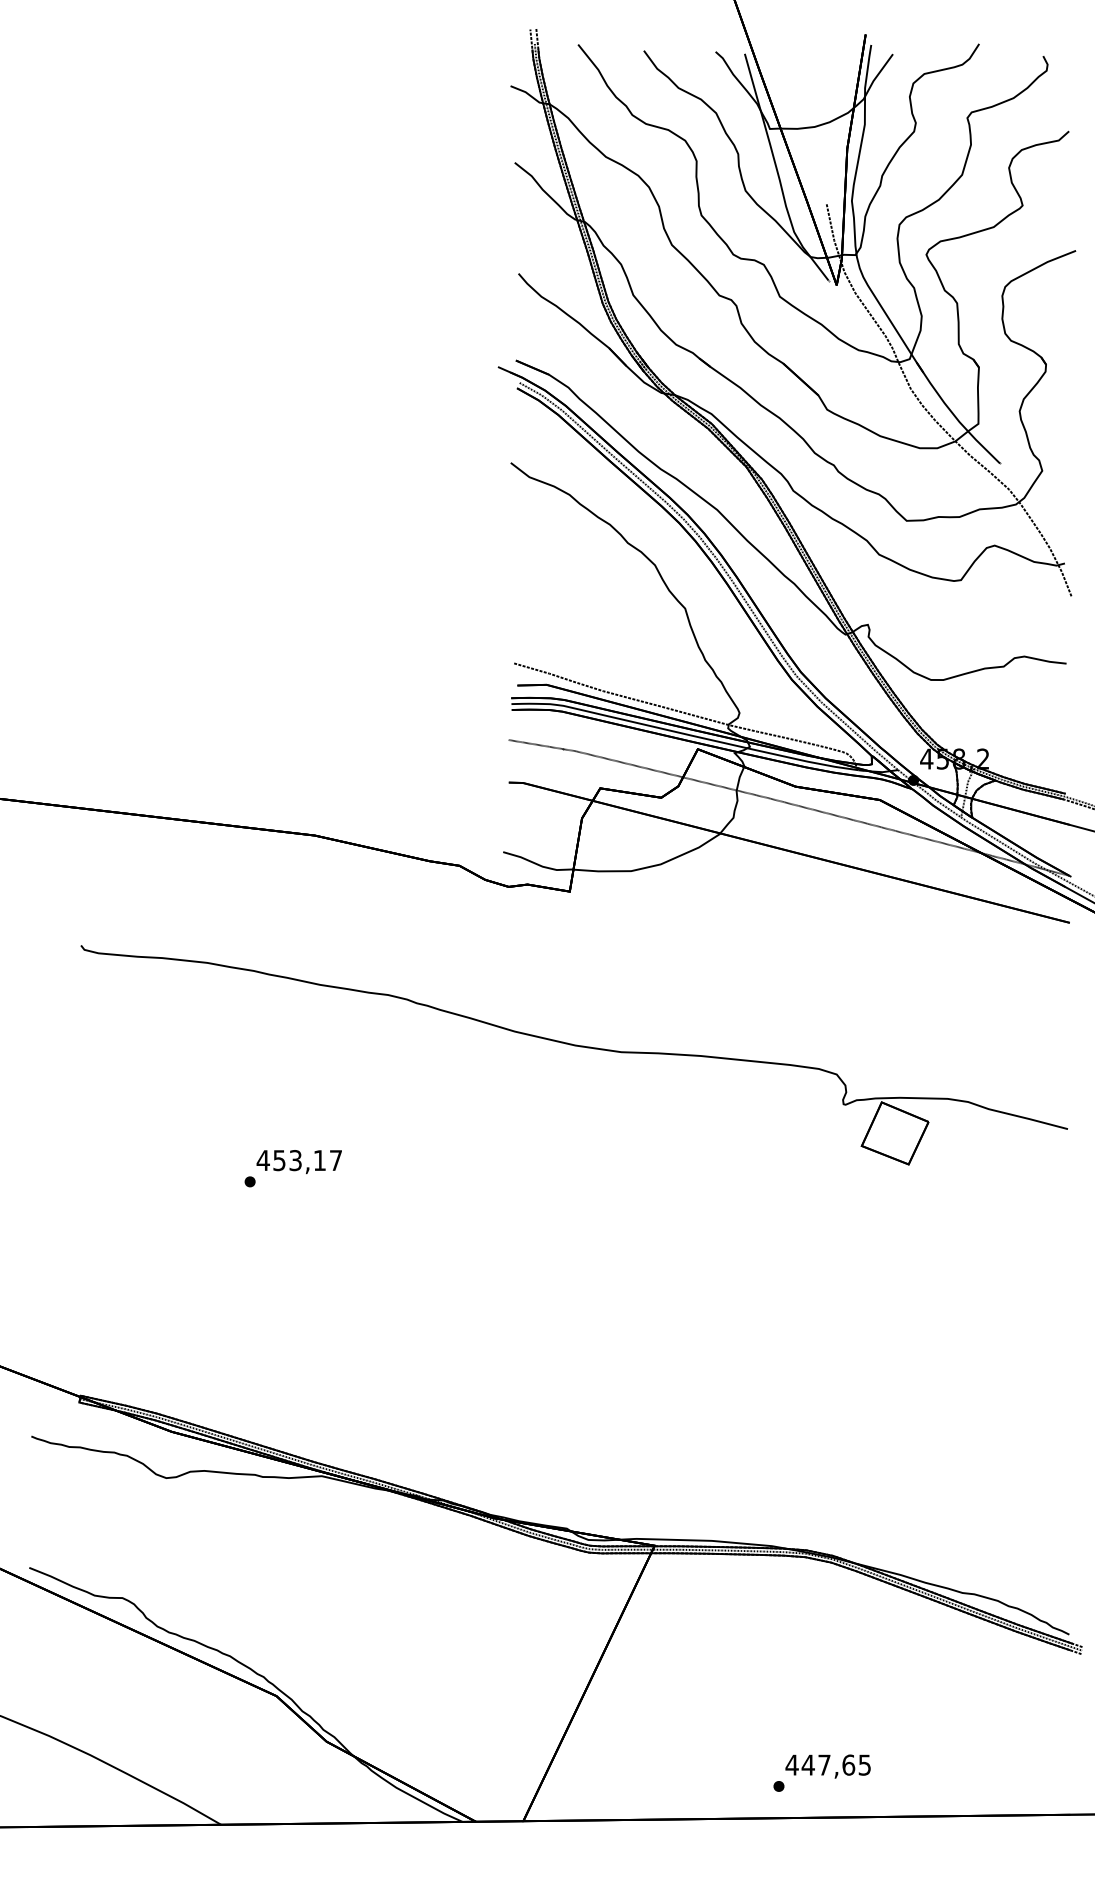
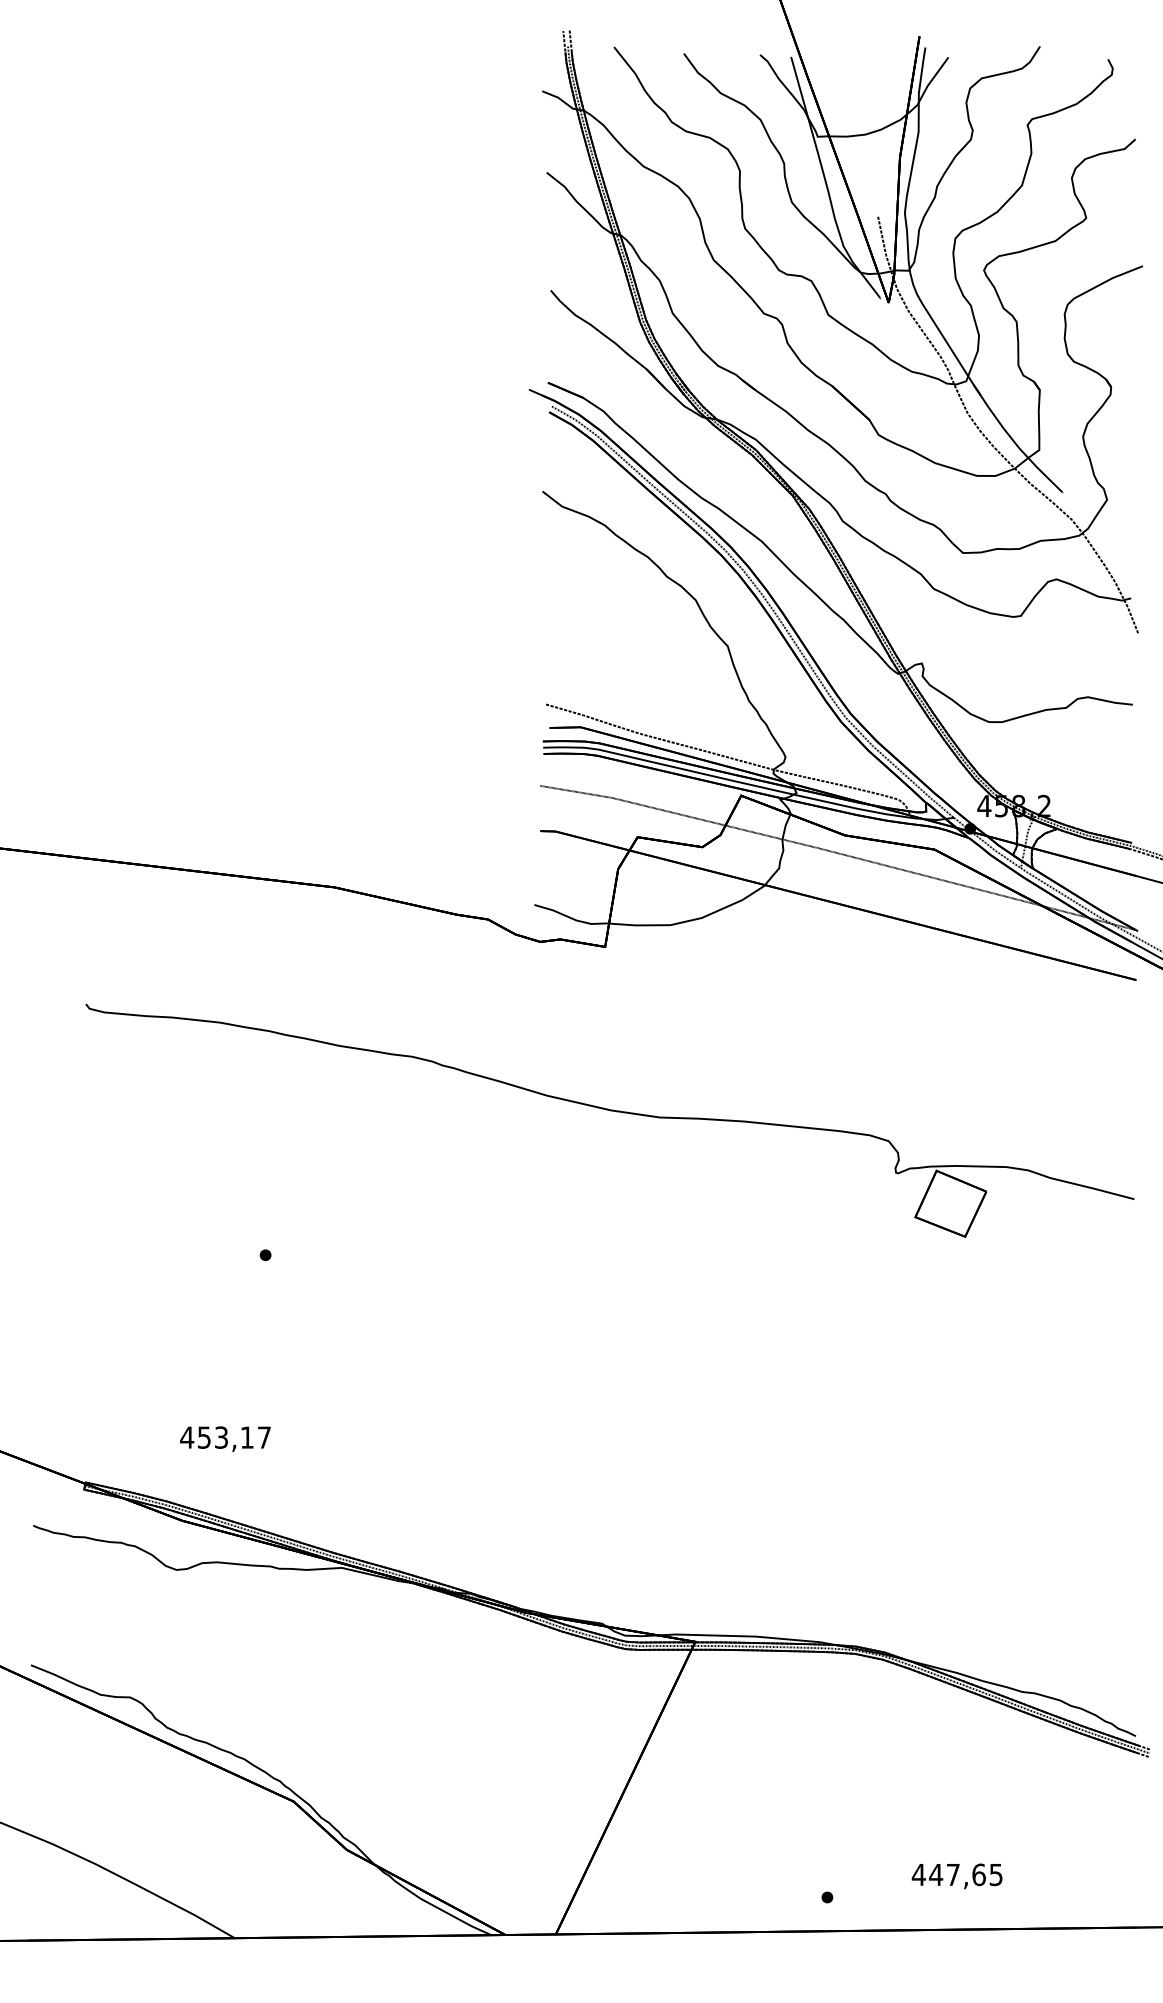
text: (298, 1162) -> (224, 1439), moved
text: (827, 1766) -> (956, 1876), moved

